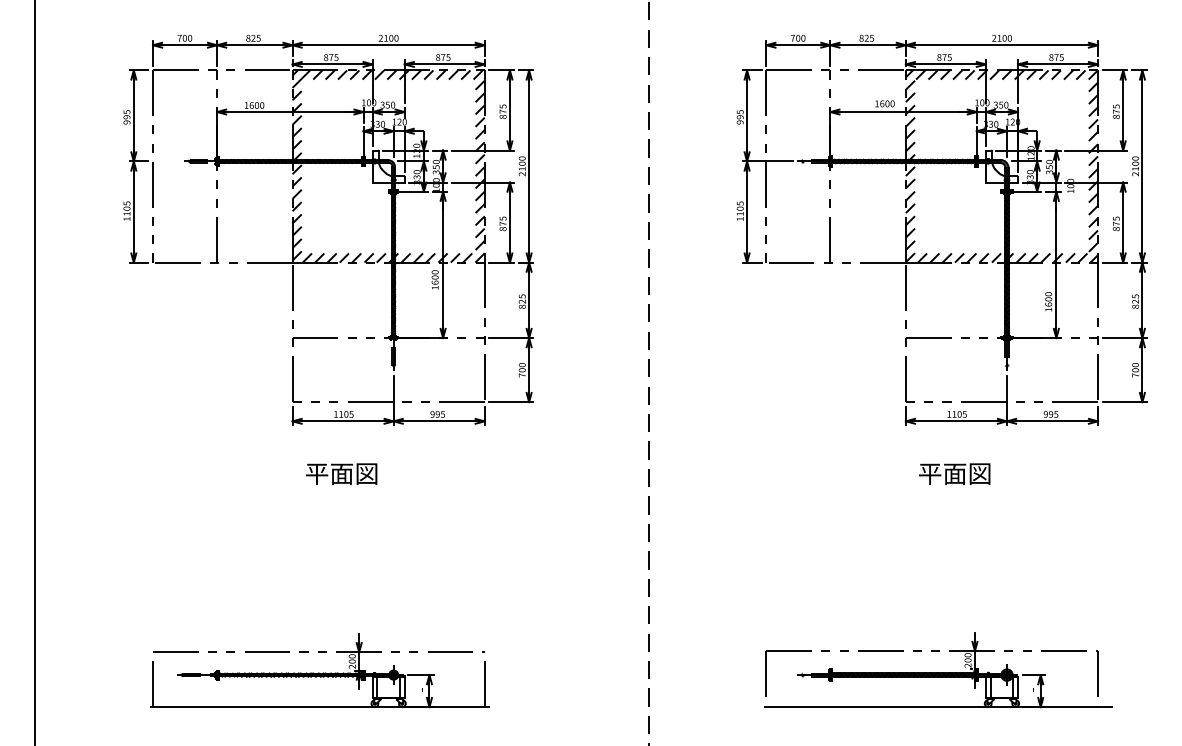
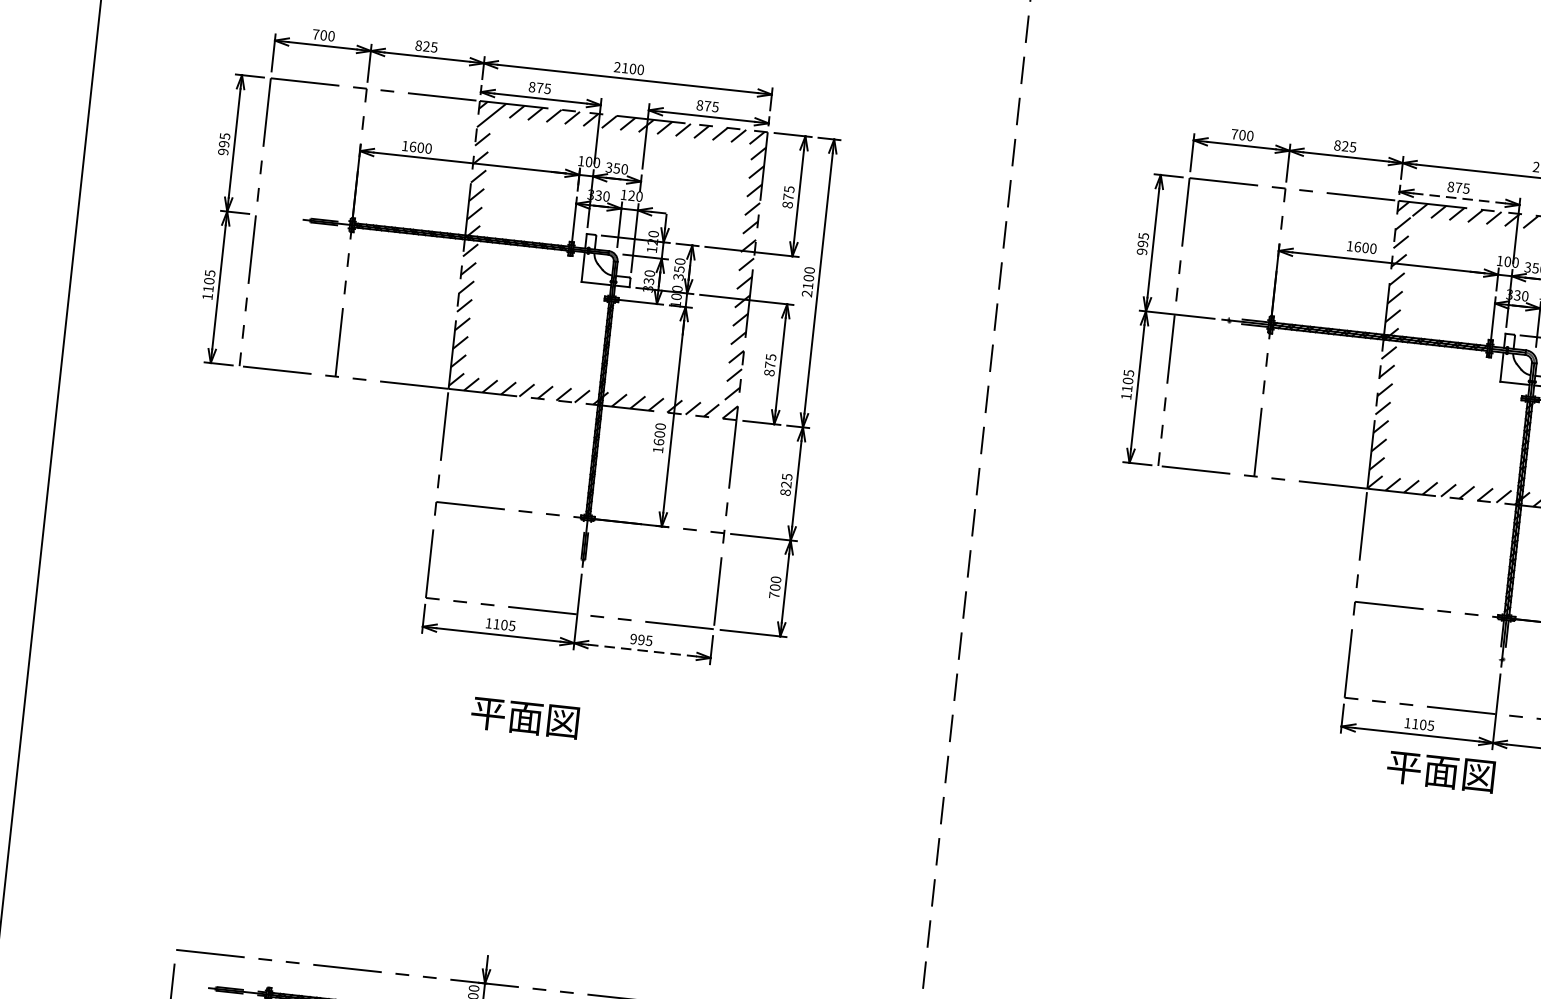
line: (945, 64) -> (1458, 198), solid -> dashed
line: (439, 421) -> (642, 650), solid -> dashed
text: (341, 474) -> (524, 718), moved
text: (954, 474) -> (1440, 772), moved

